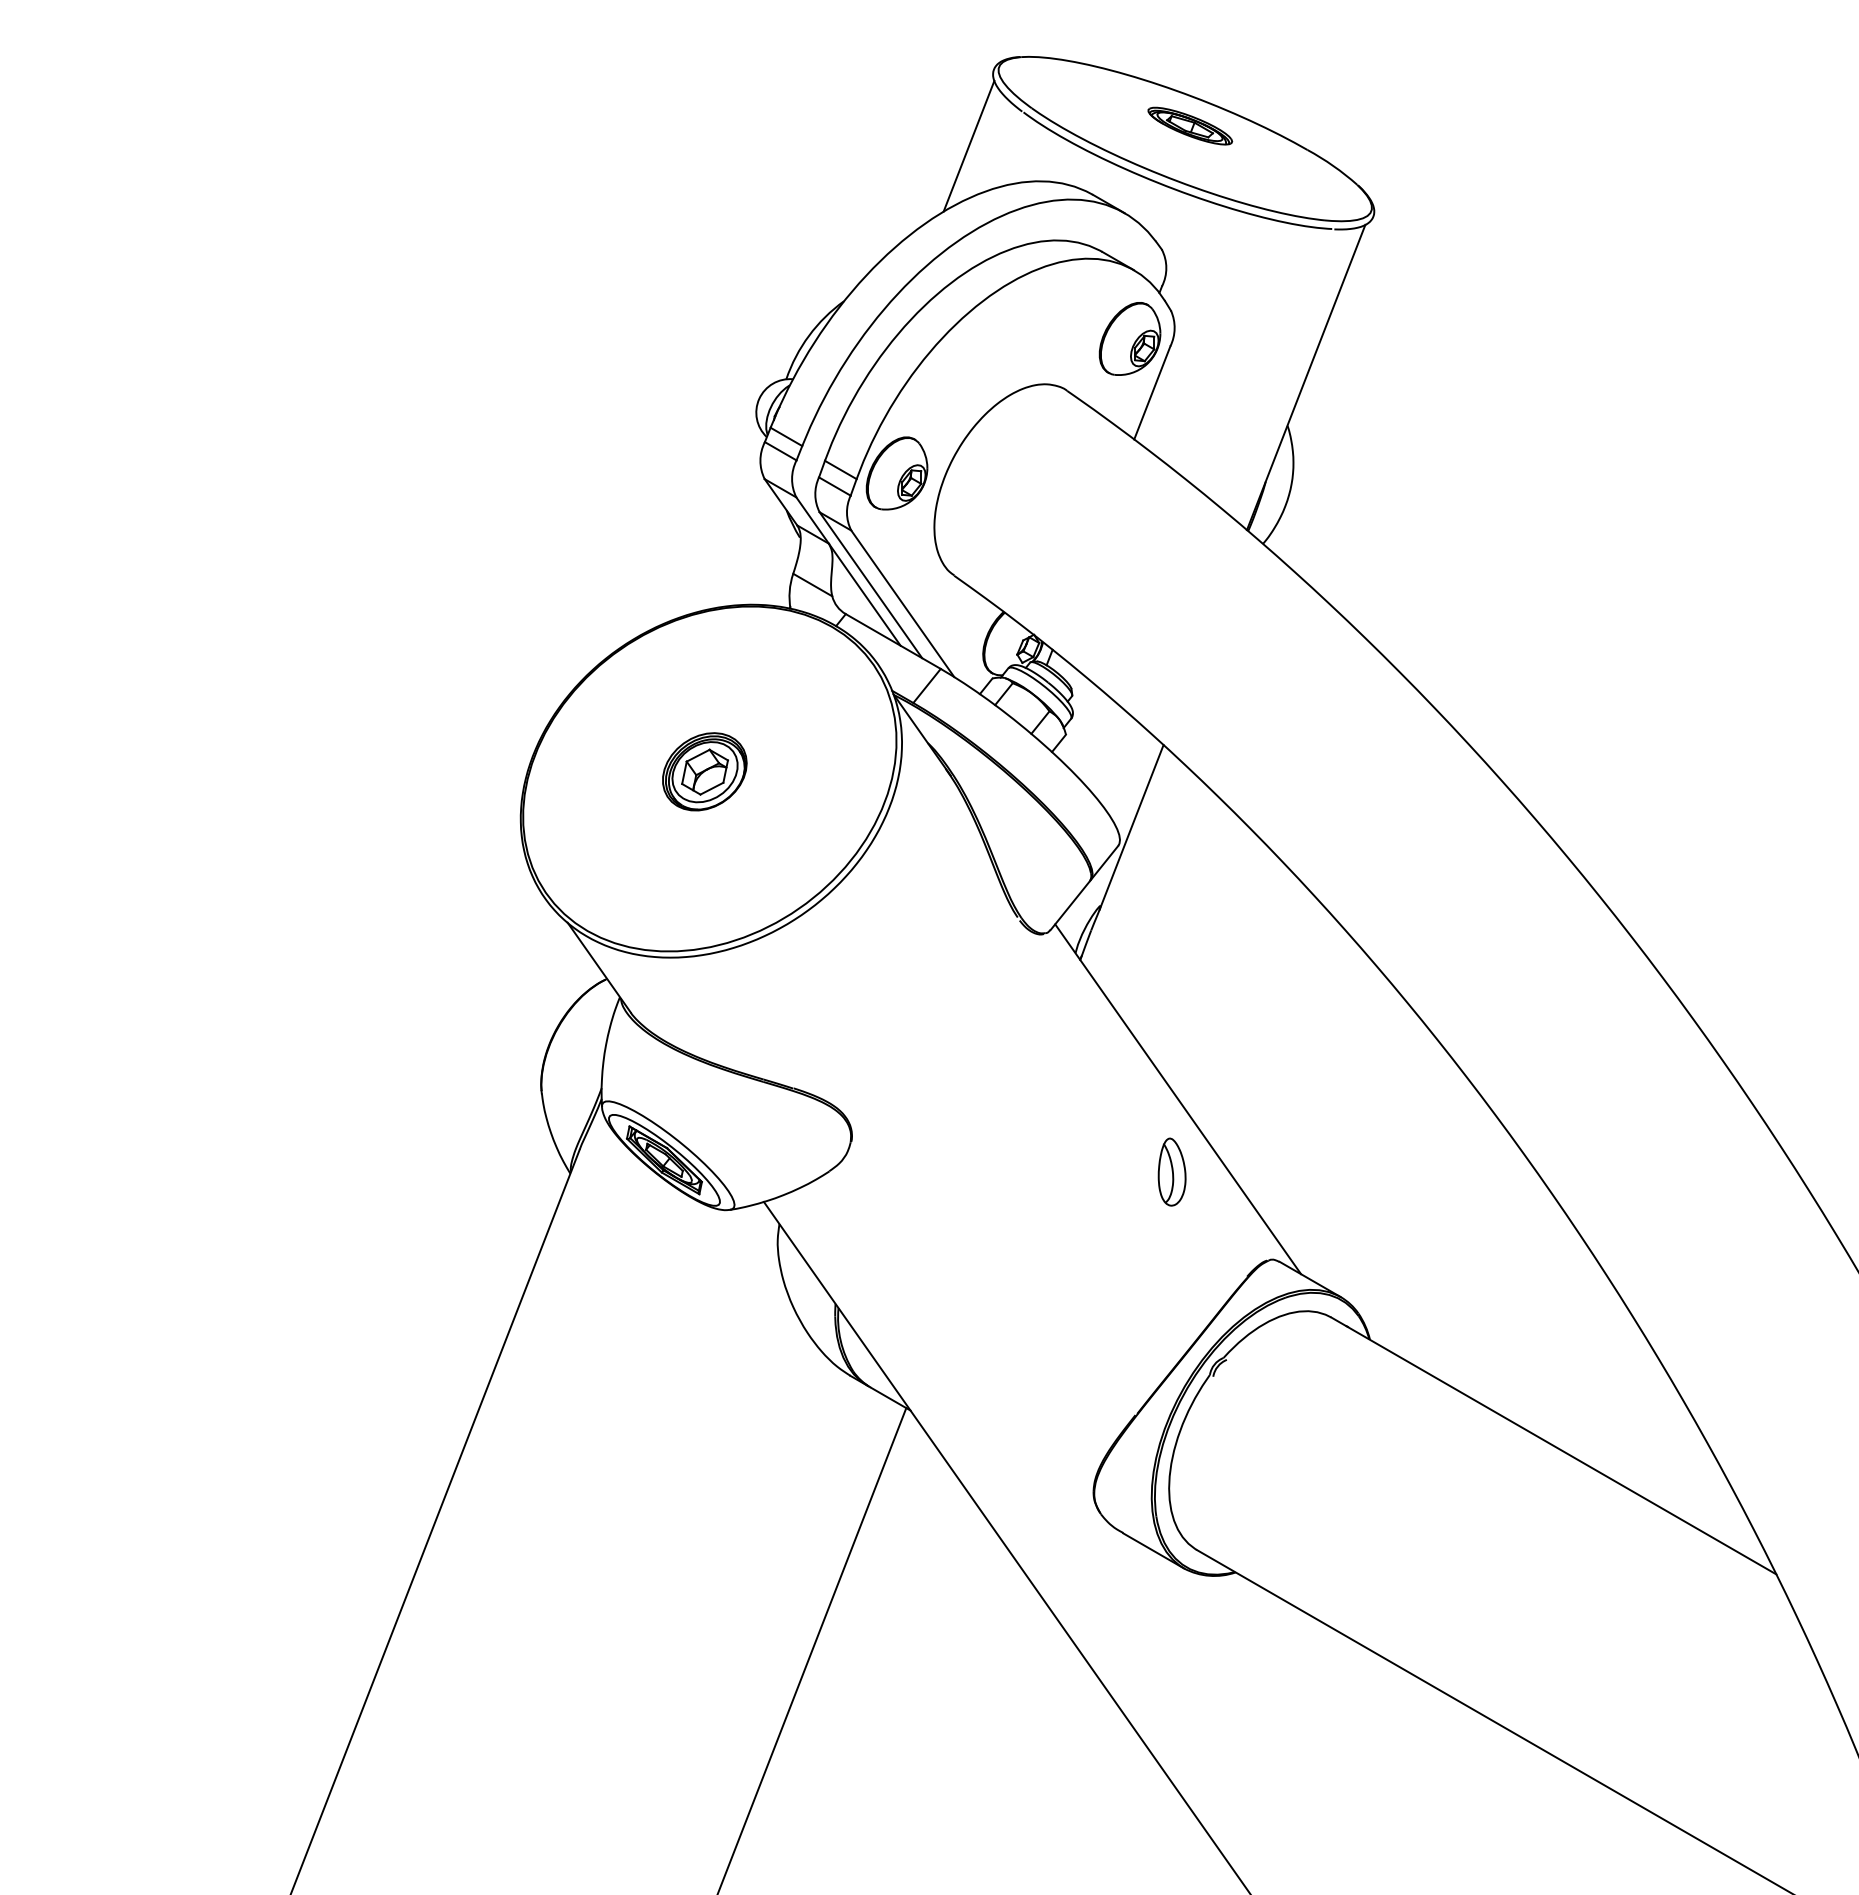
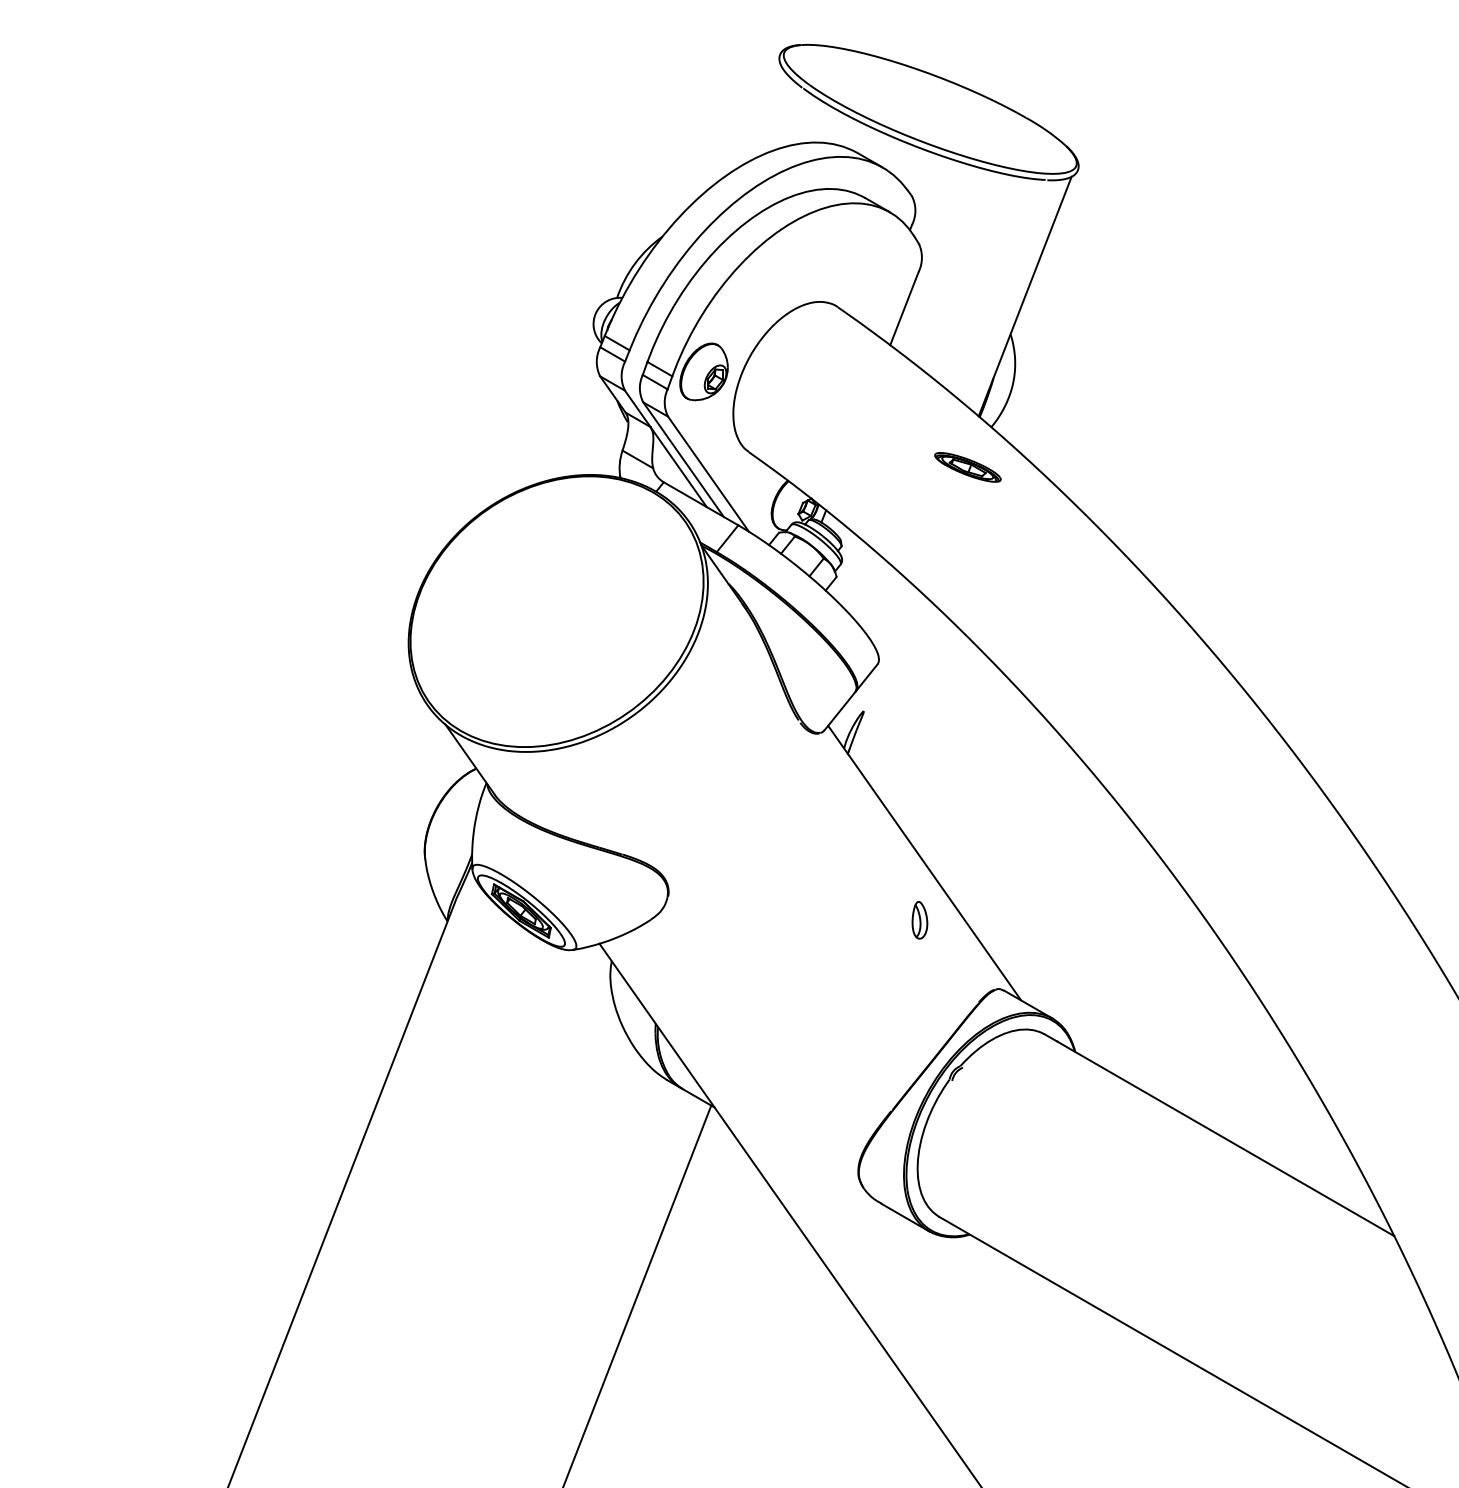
part: (1190, 125) -> (968, 466), moved
line: (968, 145) -> (760, 114), removed
part: (1129, 338) -> (886, 265), removed
part: (704, 771) -> (552, 605), removed
line: (1131, 827) -> (888, 649), removed
part: (1171, 1171) -> (919, 919), size x0.7

